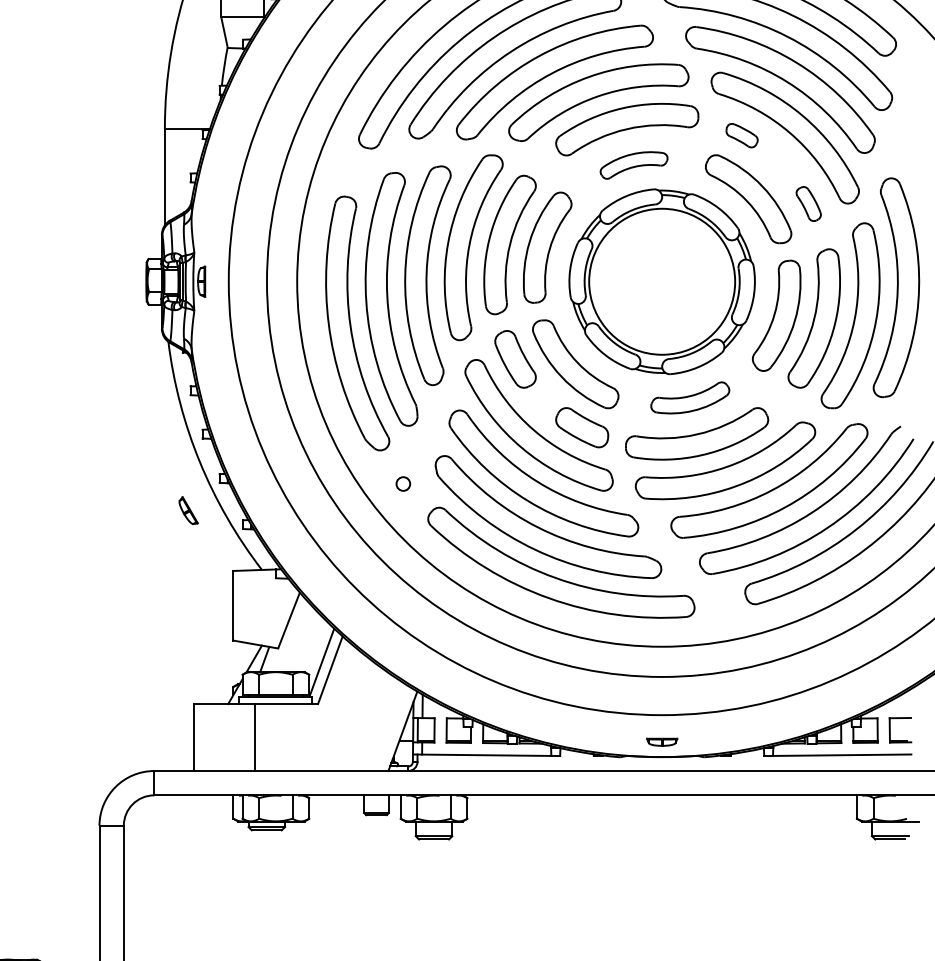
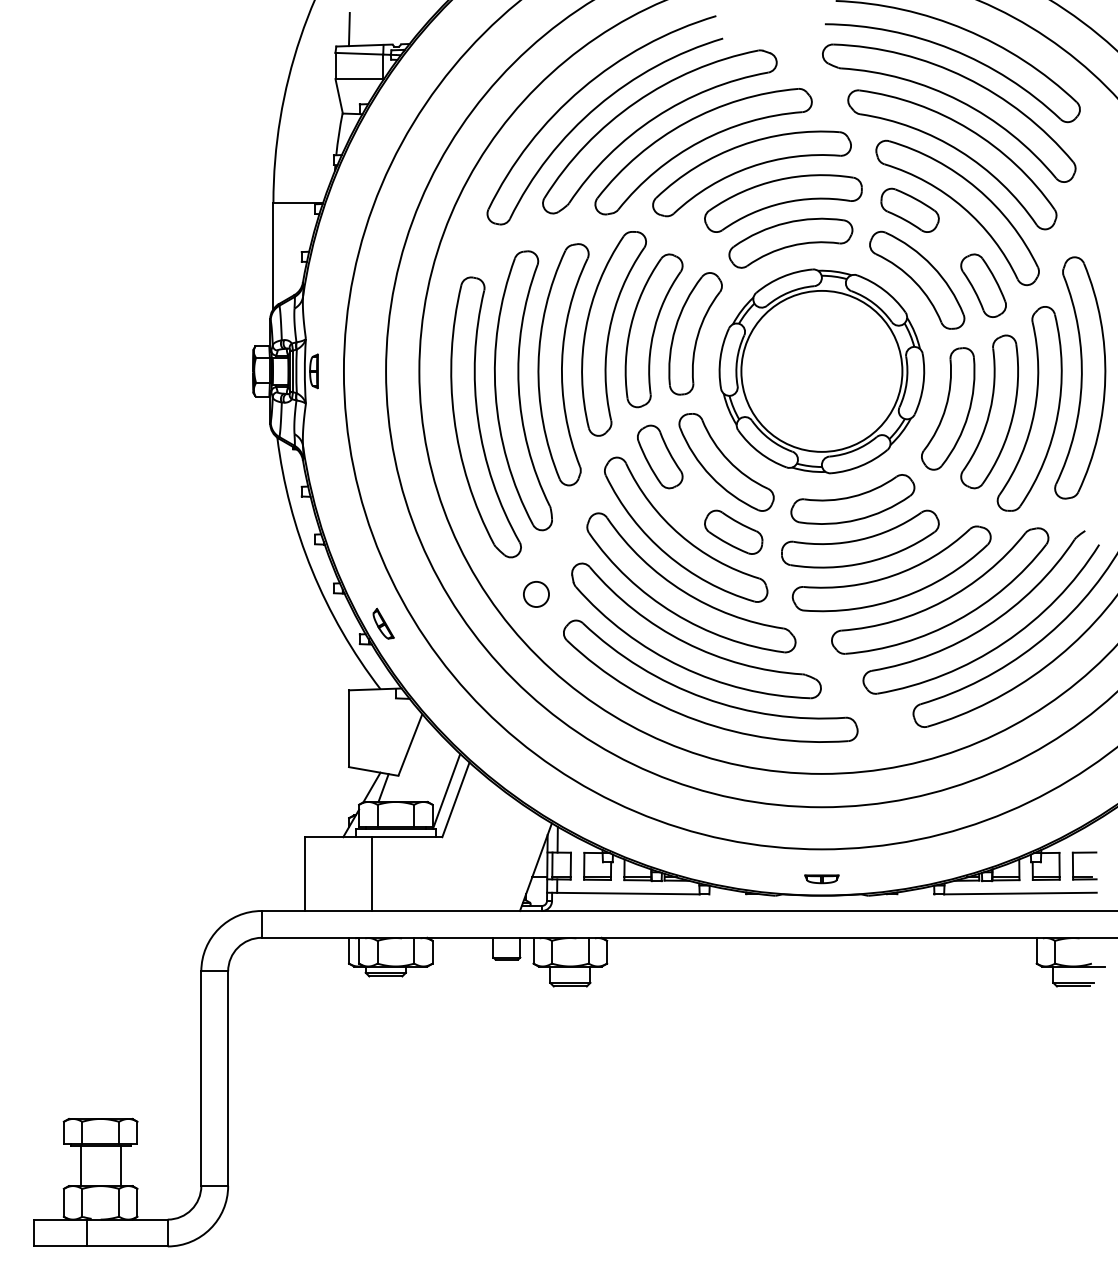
part: (741, 134) -> (909, 209), size x1.67
part: (633, 164) -> (790, 242), size x1.67
part: (808, 203) -> (983, 285), size x1.67
part: (689, 397) -> (852, 499), size x1.43
circle: (403, 484) -> (536, 594), size x1.67
part: (188, 510) -> (383, 623), moved

